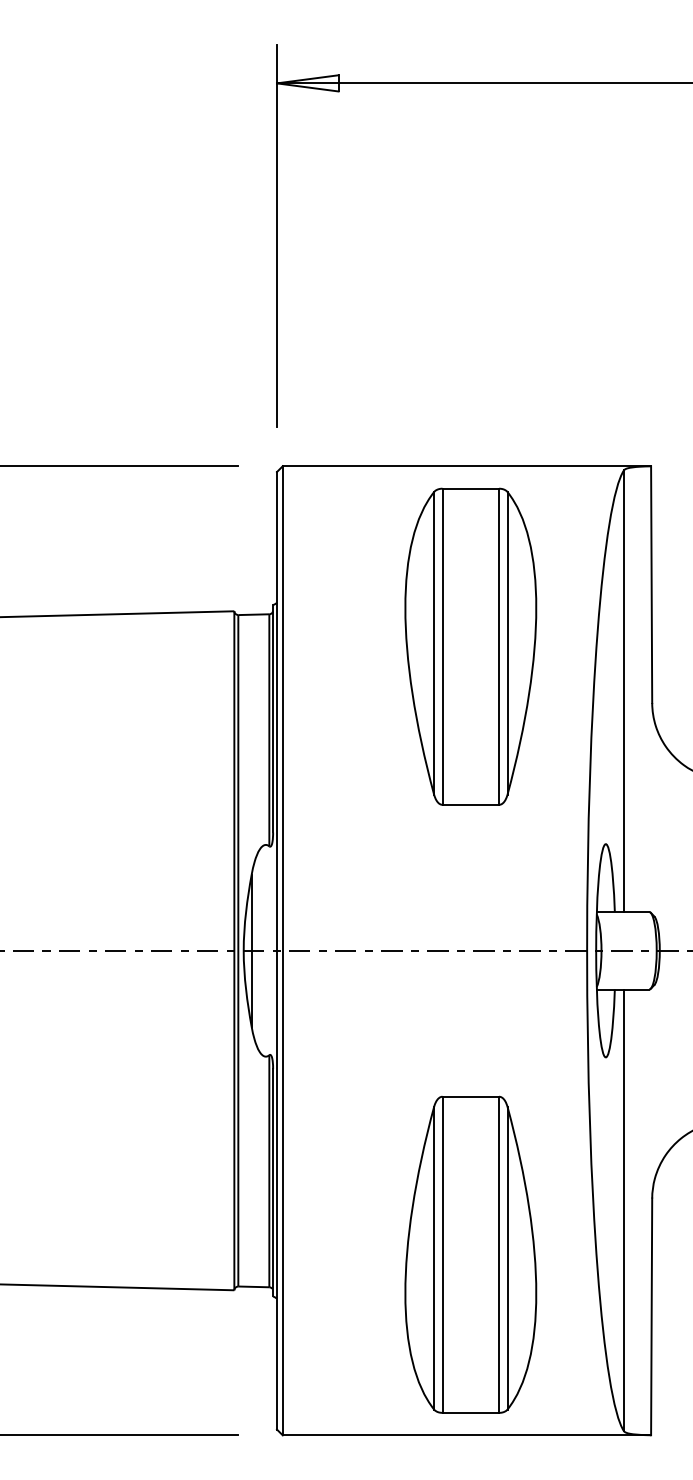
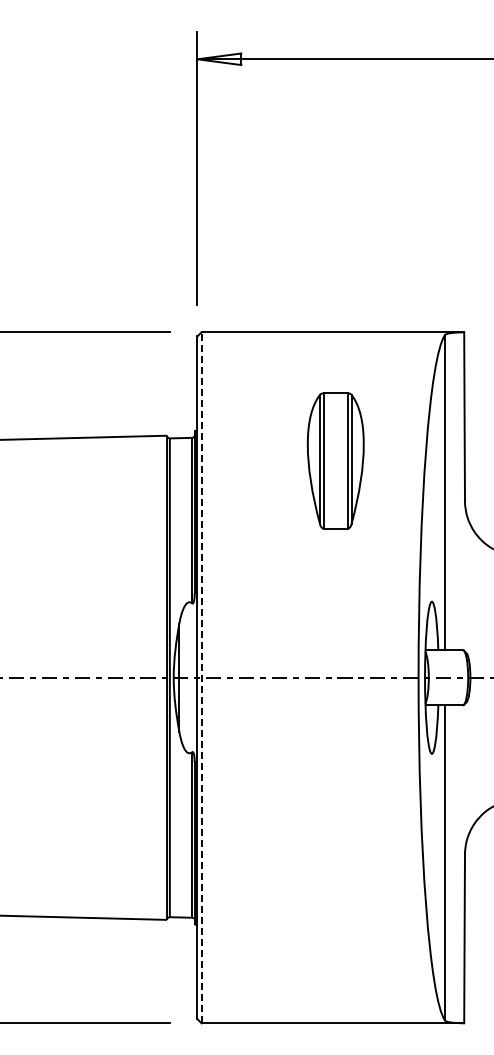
part: (470, 646) -> (335, 460), size x0.6
line: (282, 950) -> (201, 677), solid -> dashed
part: (470, 1254) -> (335, 894), removed

